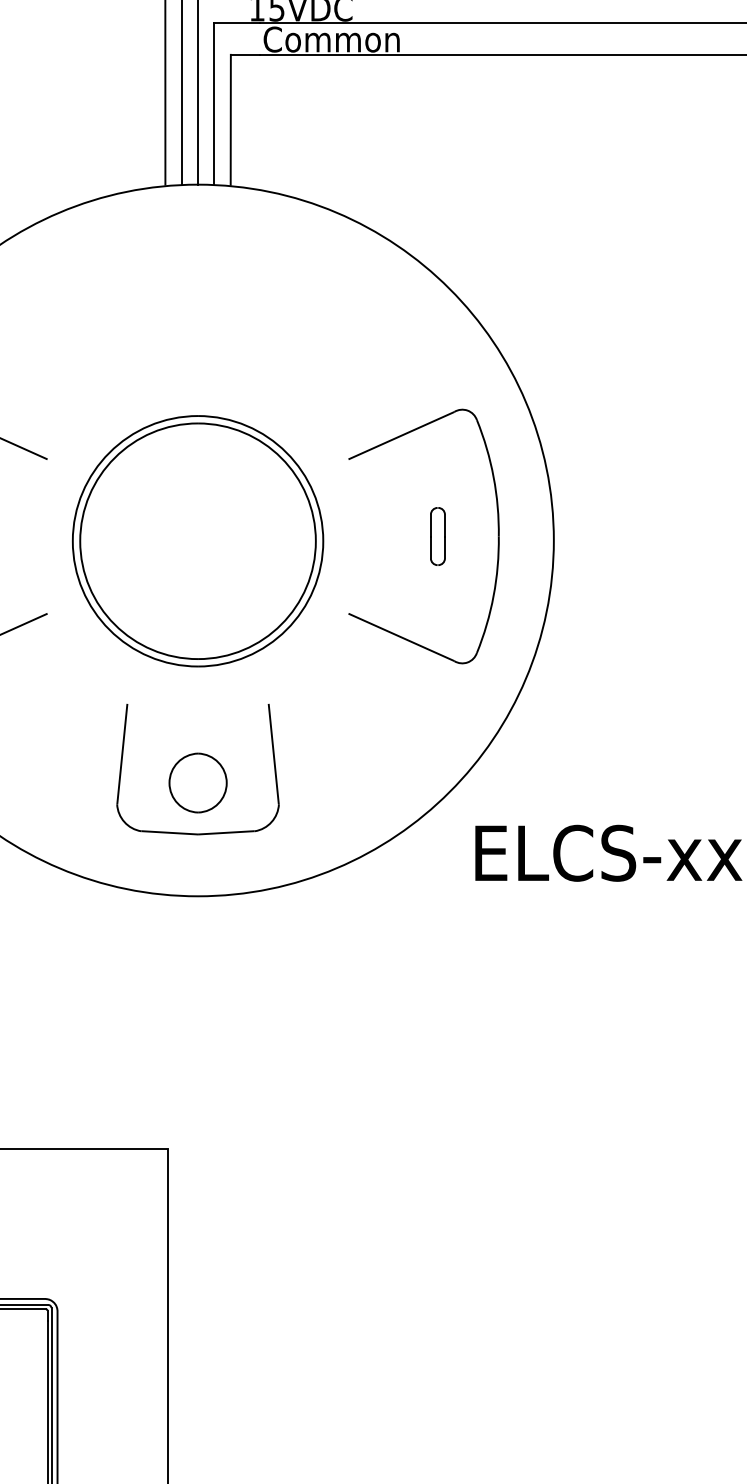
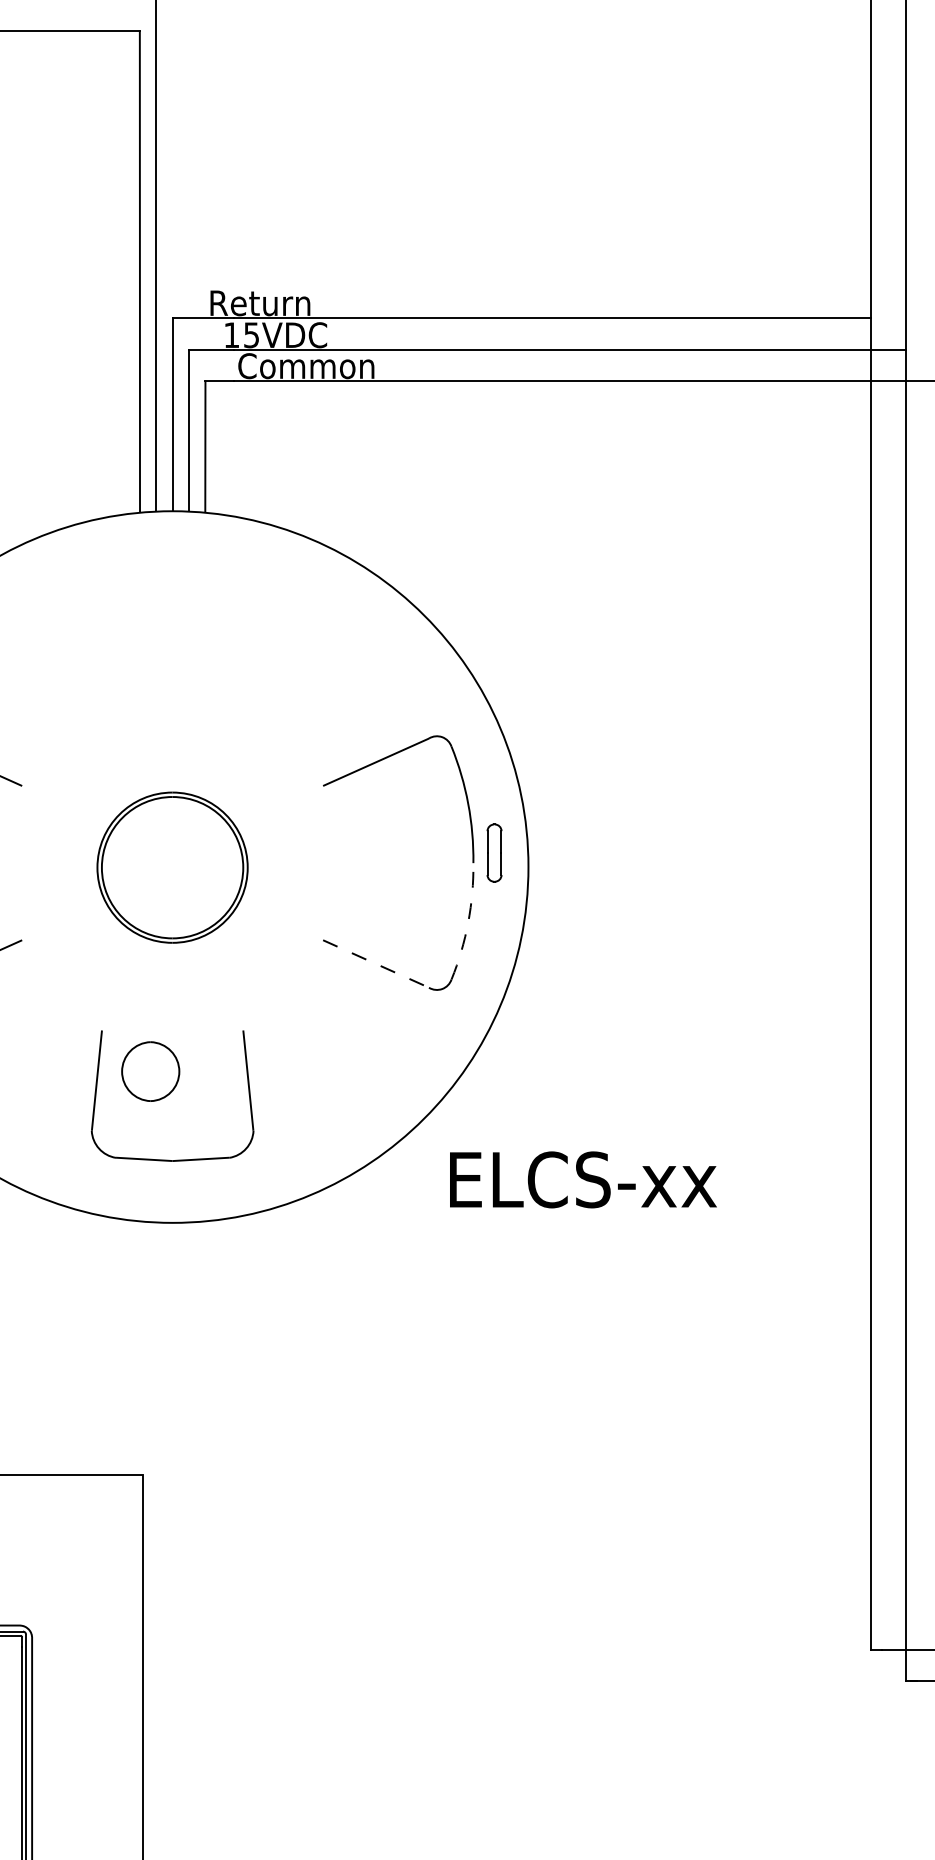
part: (437, 535) -> (494, 852), moved
part: (197, 540) -> (172, 867), size x0.6
arc: (493, 595) -> (468, 922), solid -> dashed
line: (401, 637) -> (376, 964), solid -> dashed
part: (197, 782) -> (150, 1071), moved

